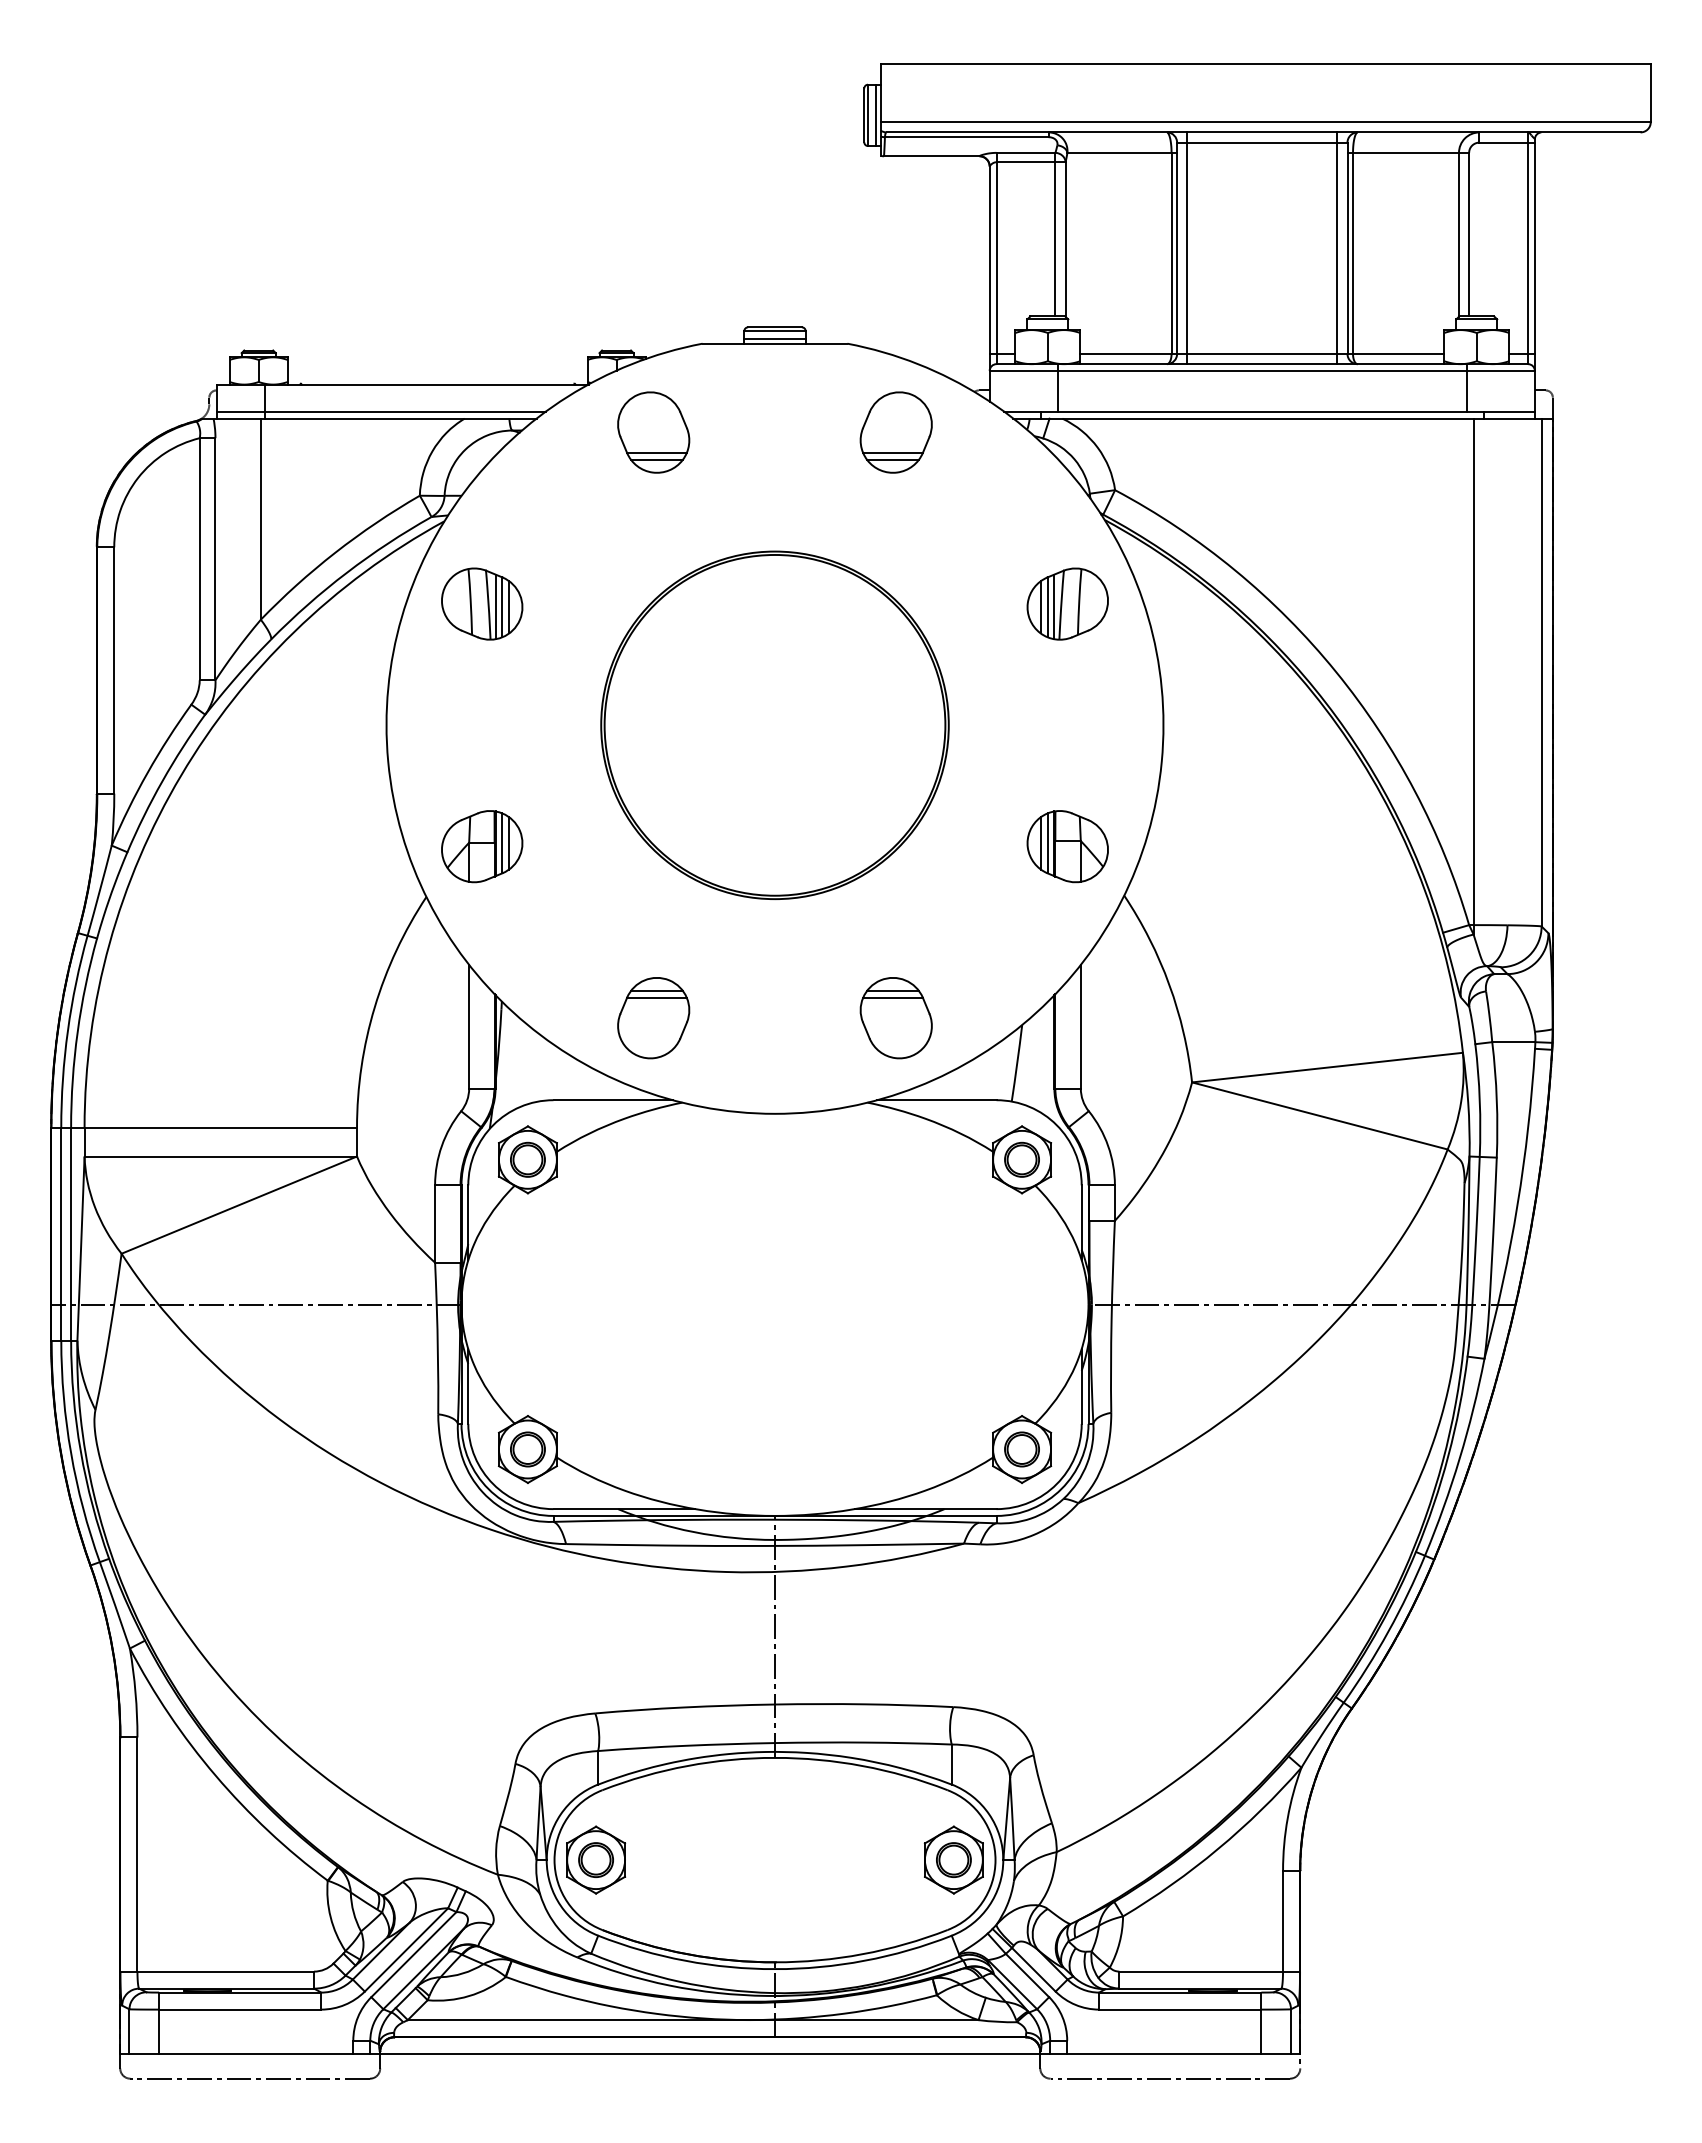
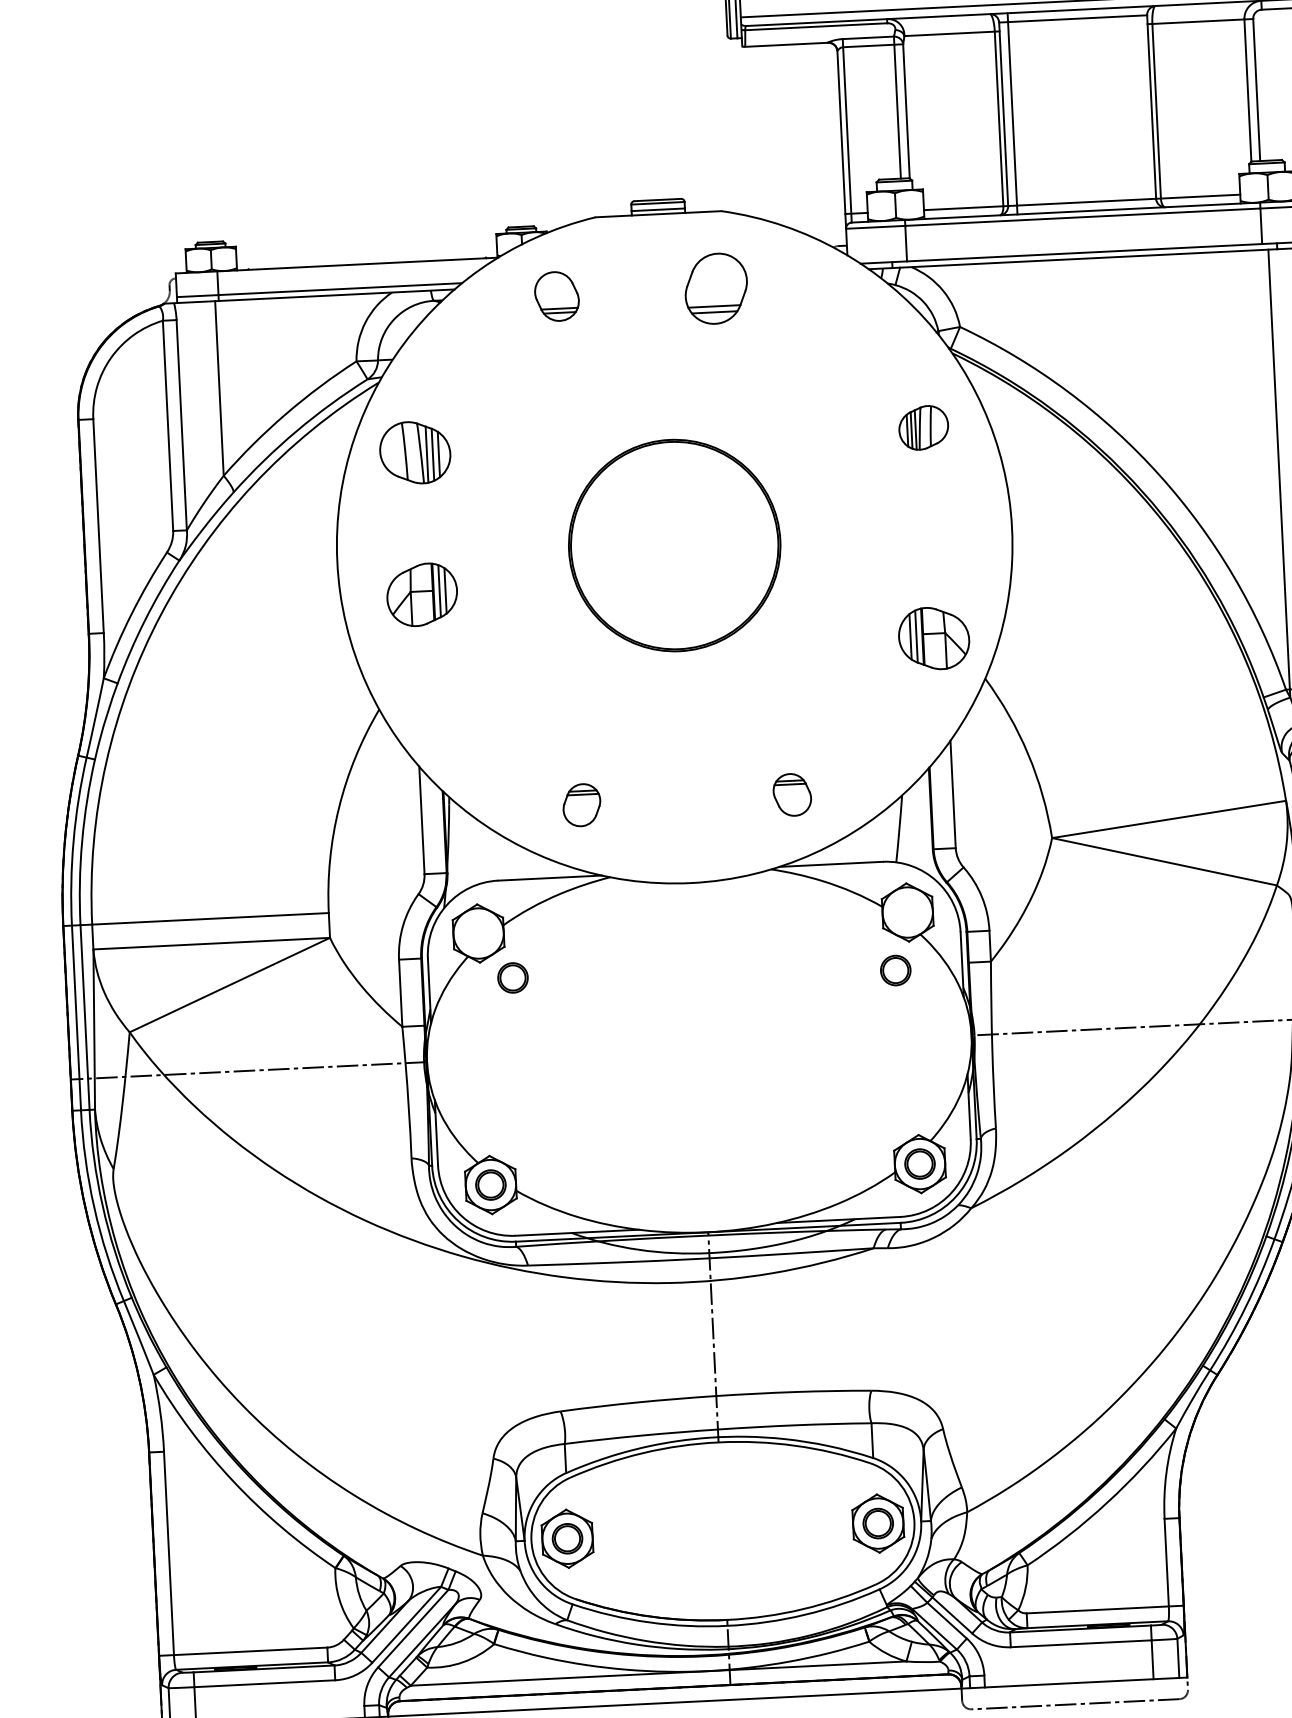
line: (1337, 248) -> (1142, 107), removed
part: (653, 432) -> (556, 296), size x0.7
part: (895, 432) -> (715, 288), moved
part: (1067, 603) -> (923, 427), size x0.7
part: (774, 724) -> (674, 544), size x0.7
part: (482, 846) -> (422, 594), moved
part: (653, 1018) -> (581, 805), size x0.6
part: (895, 1018) -> (791, 795), size x0.6
part: (527, 1159) -> (512, 977), moved
part: (1021, 1159) -> (895, 970), moved

